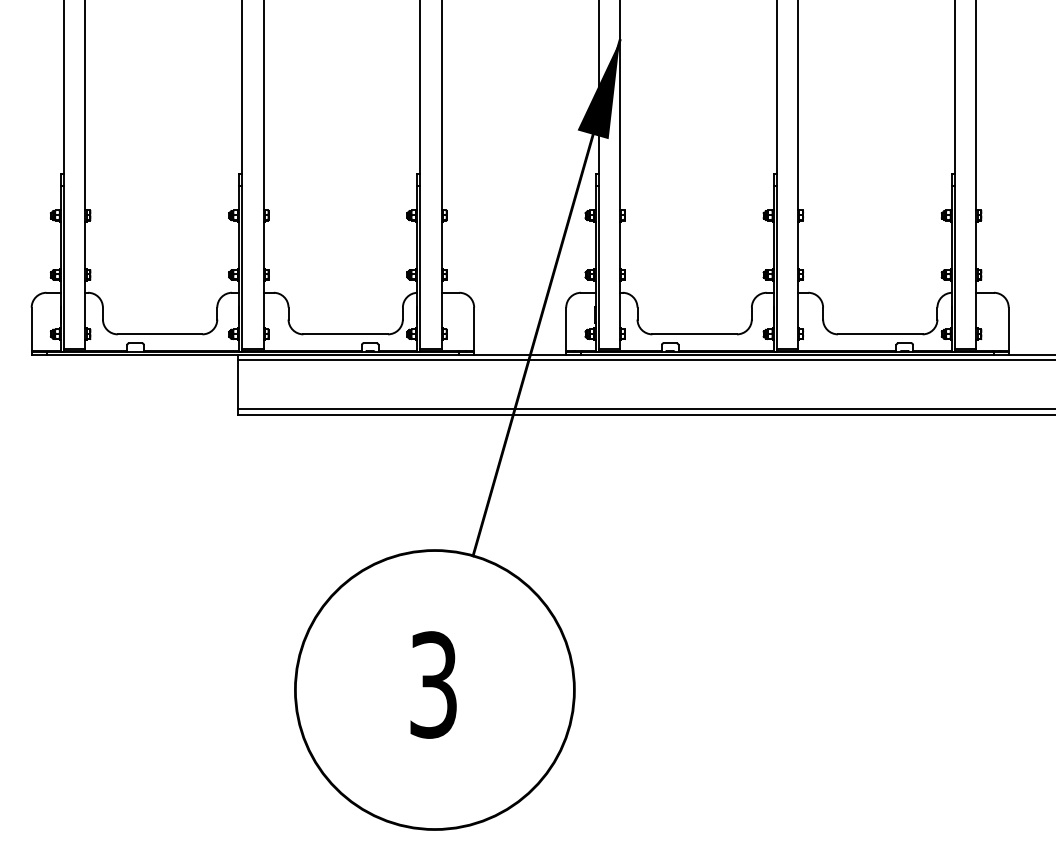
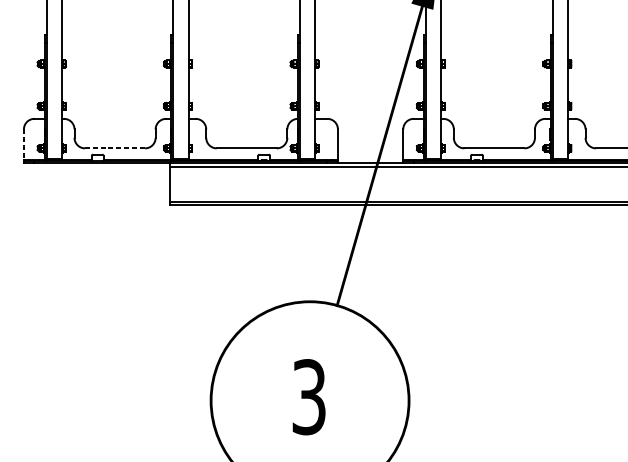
line: (31, 329) -> (23, 144), solid -> dashed
line: (160, 334) -> (115, 148), solid -> dashed

